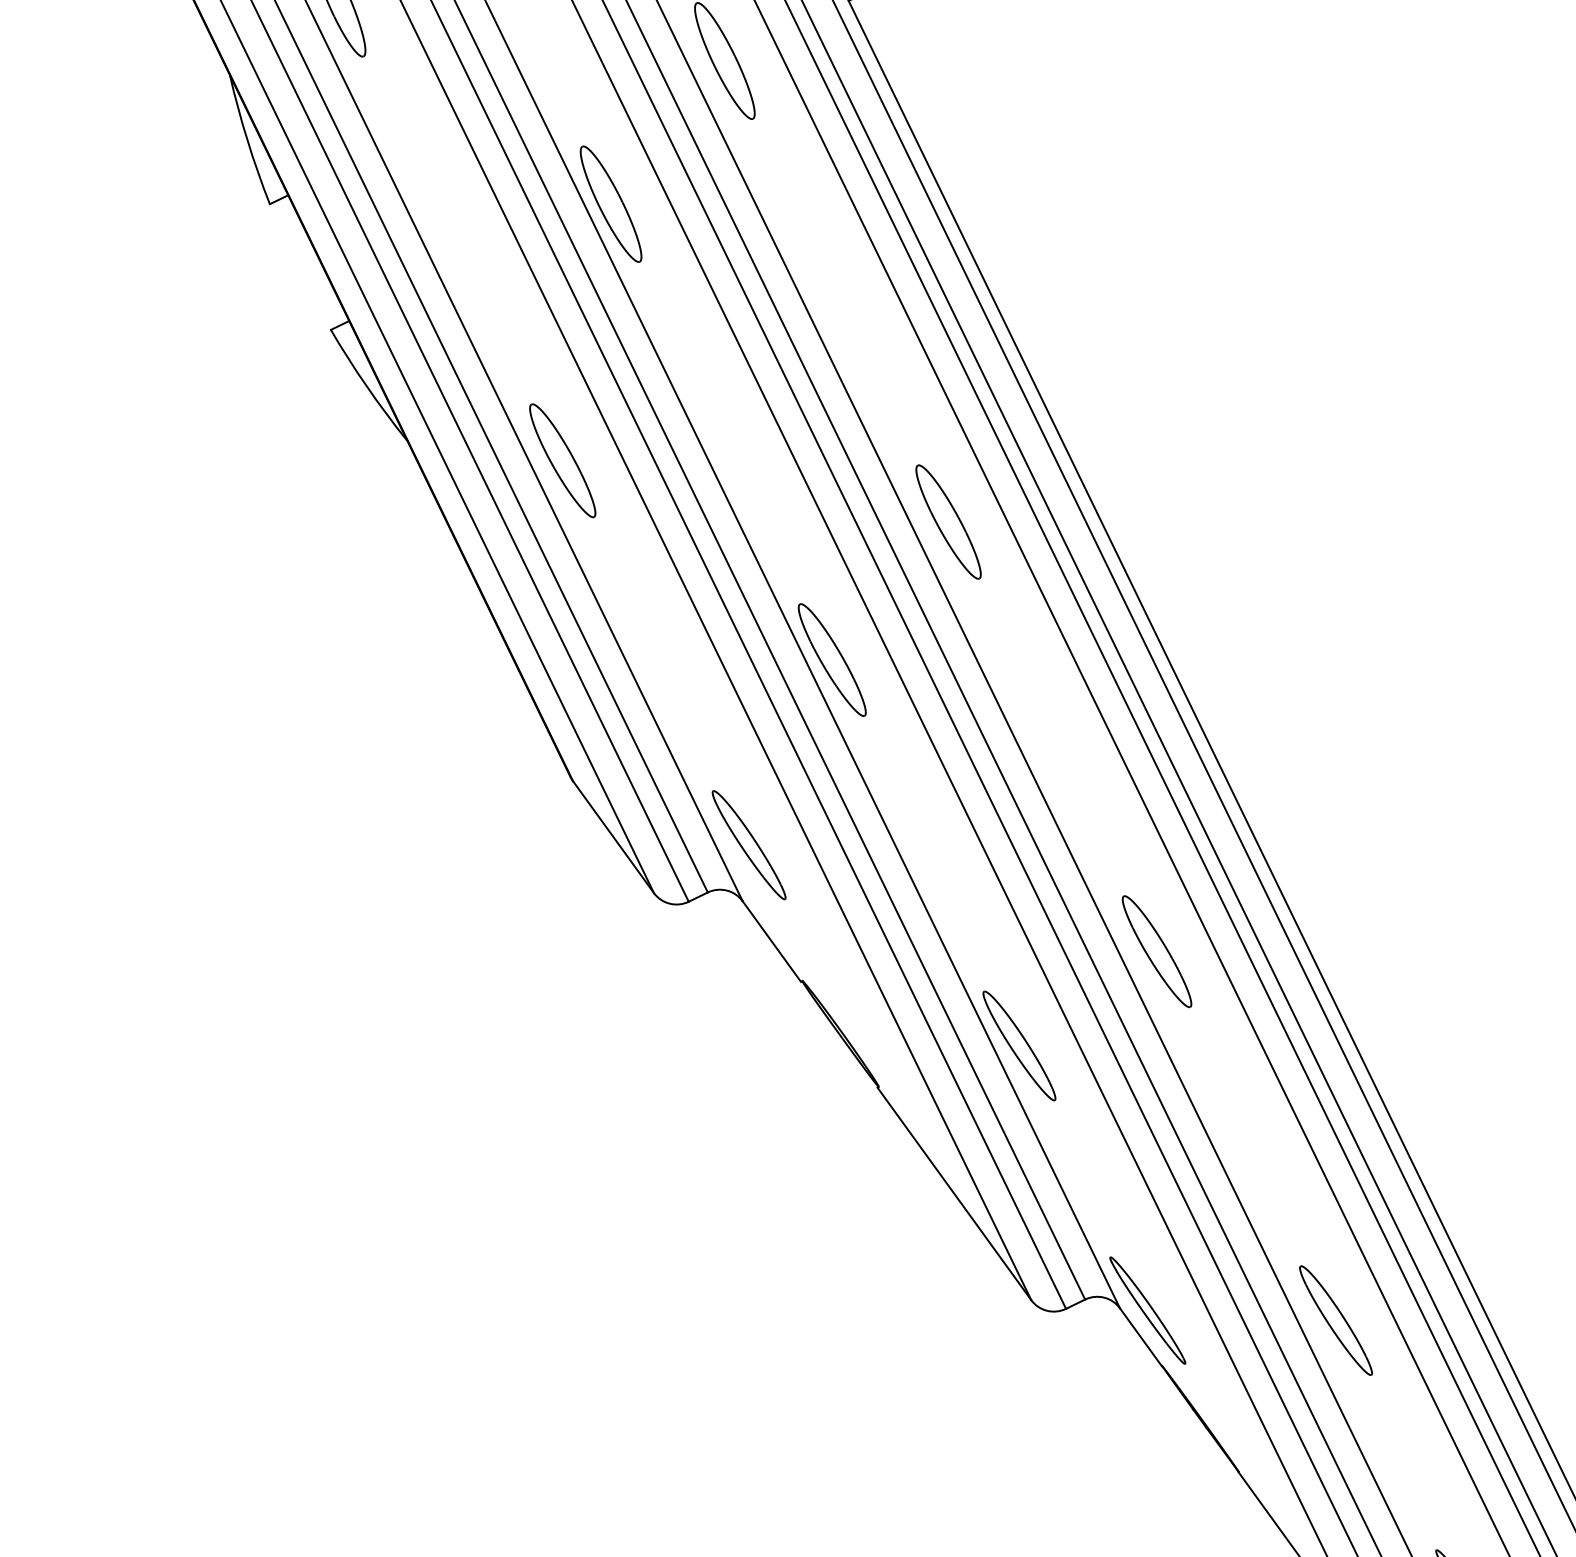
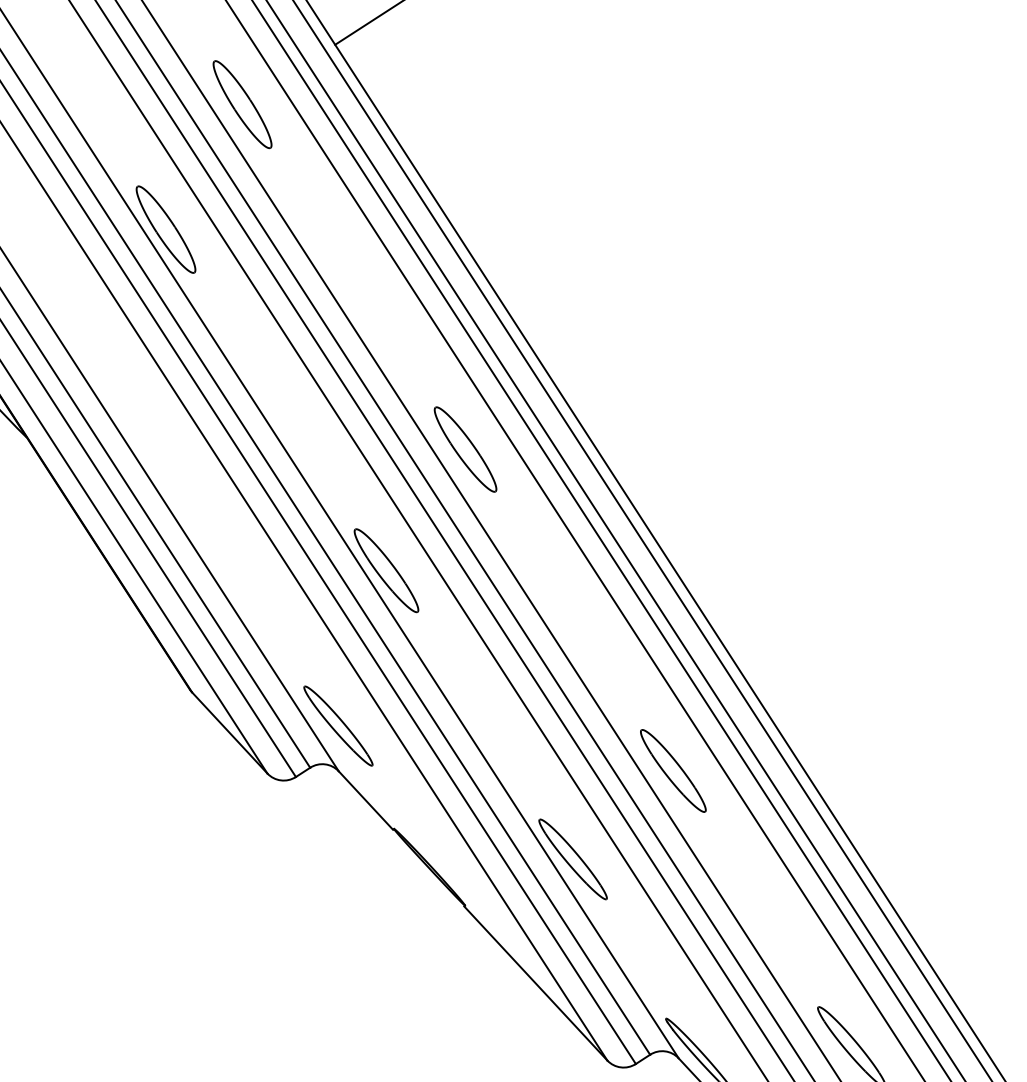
part: (562, 460) -> (152, 438), removed

